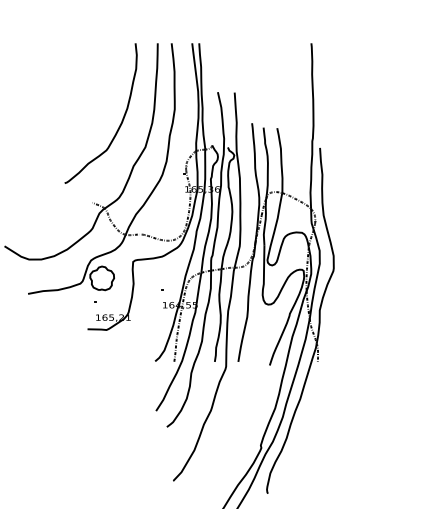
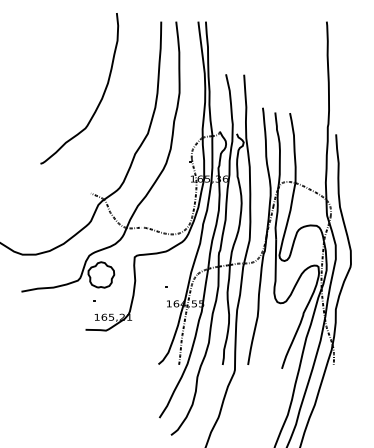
curve: (121, 120) -> (101, 96), moved

